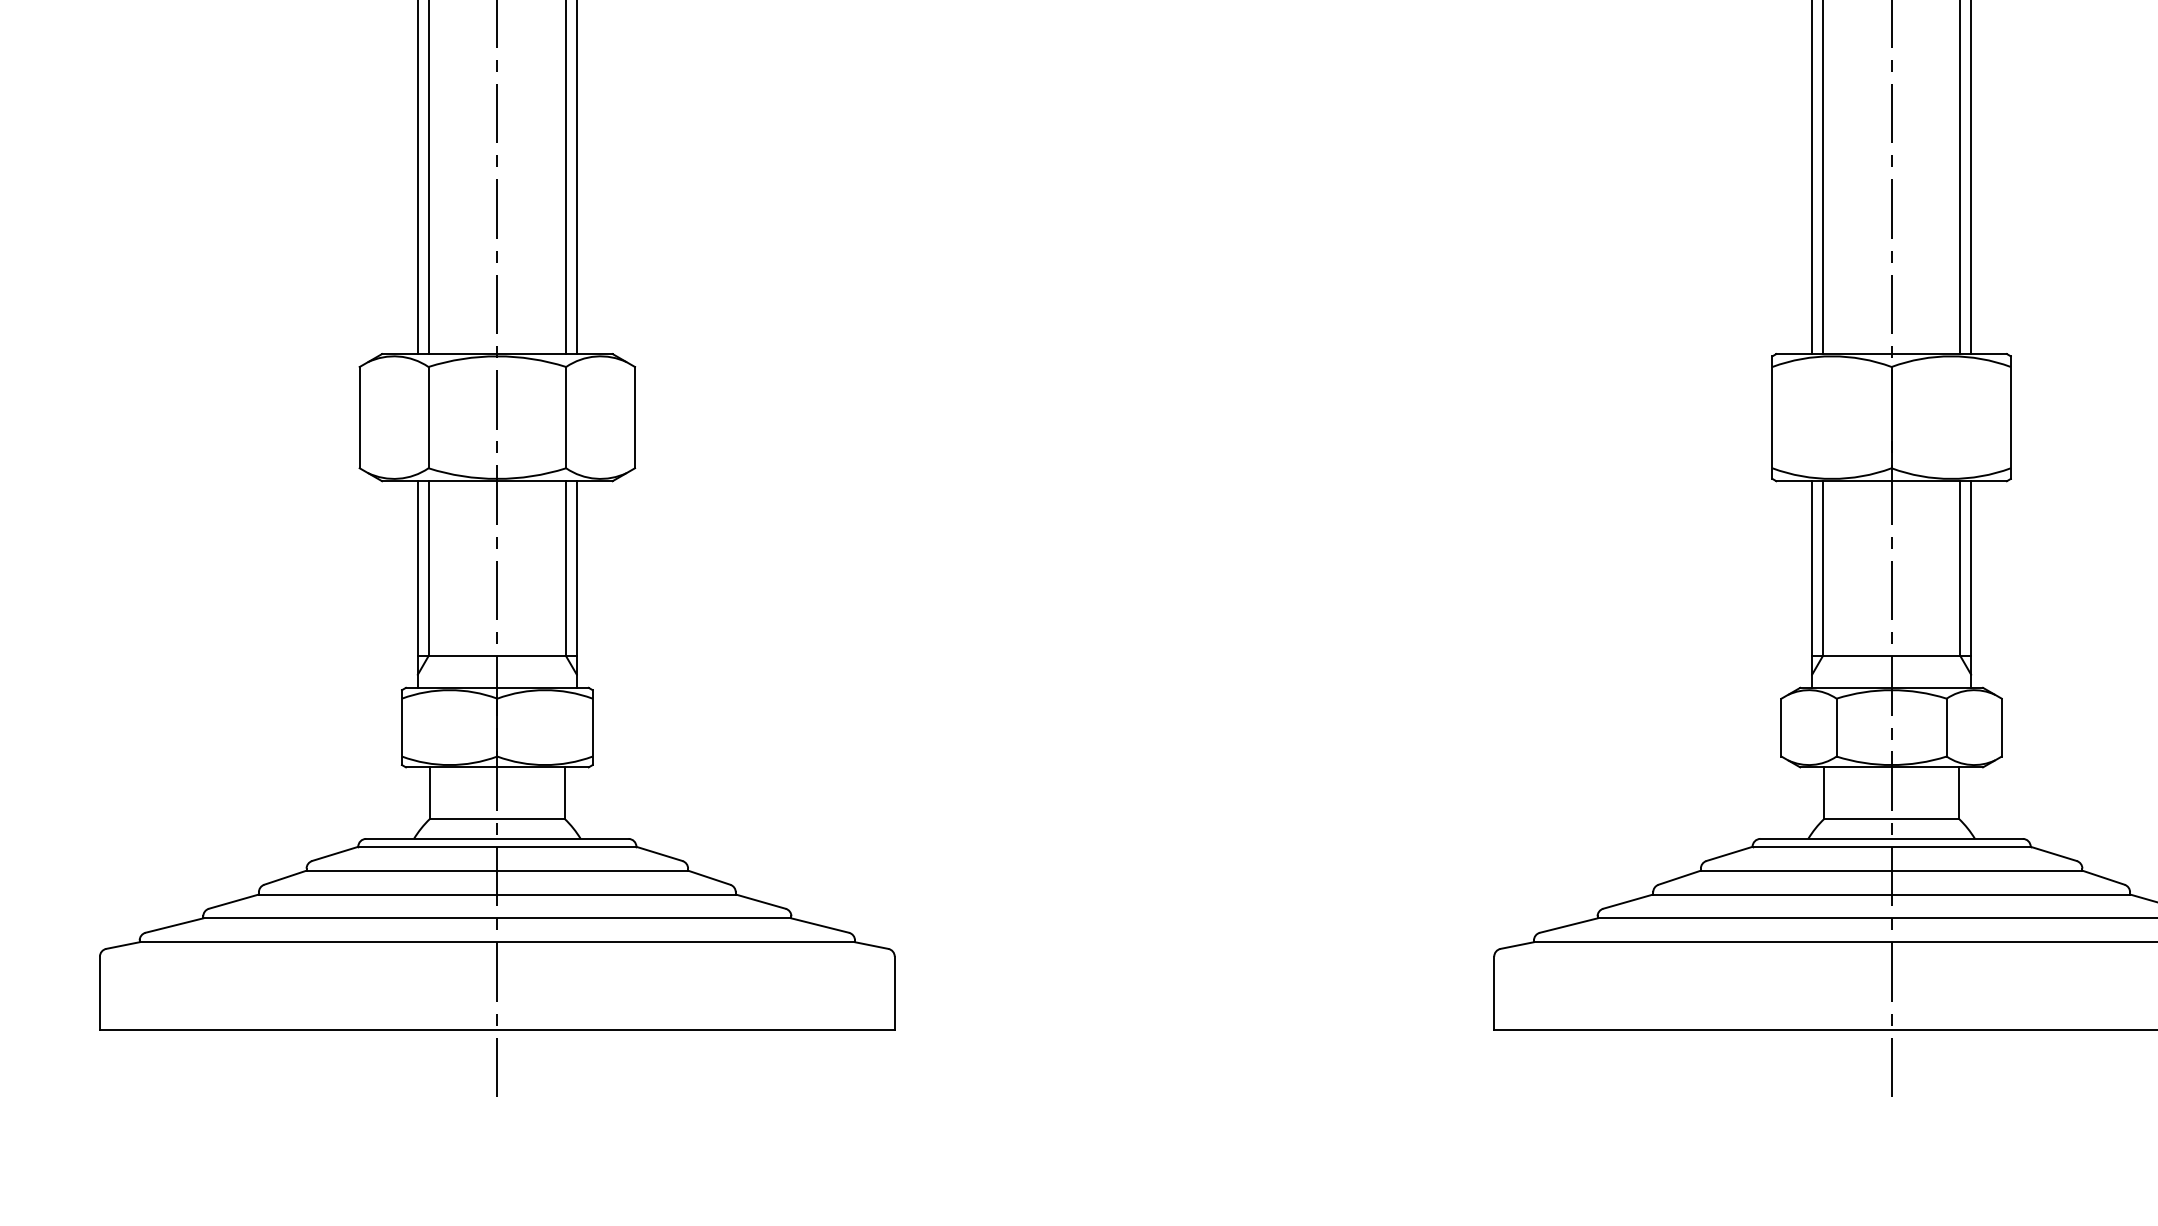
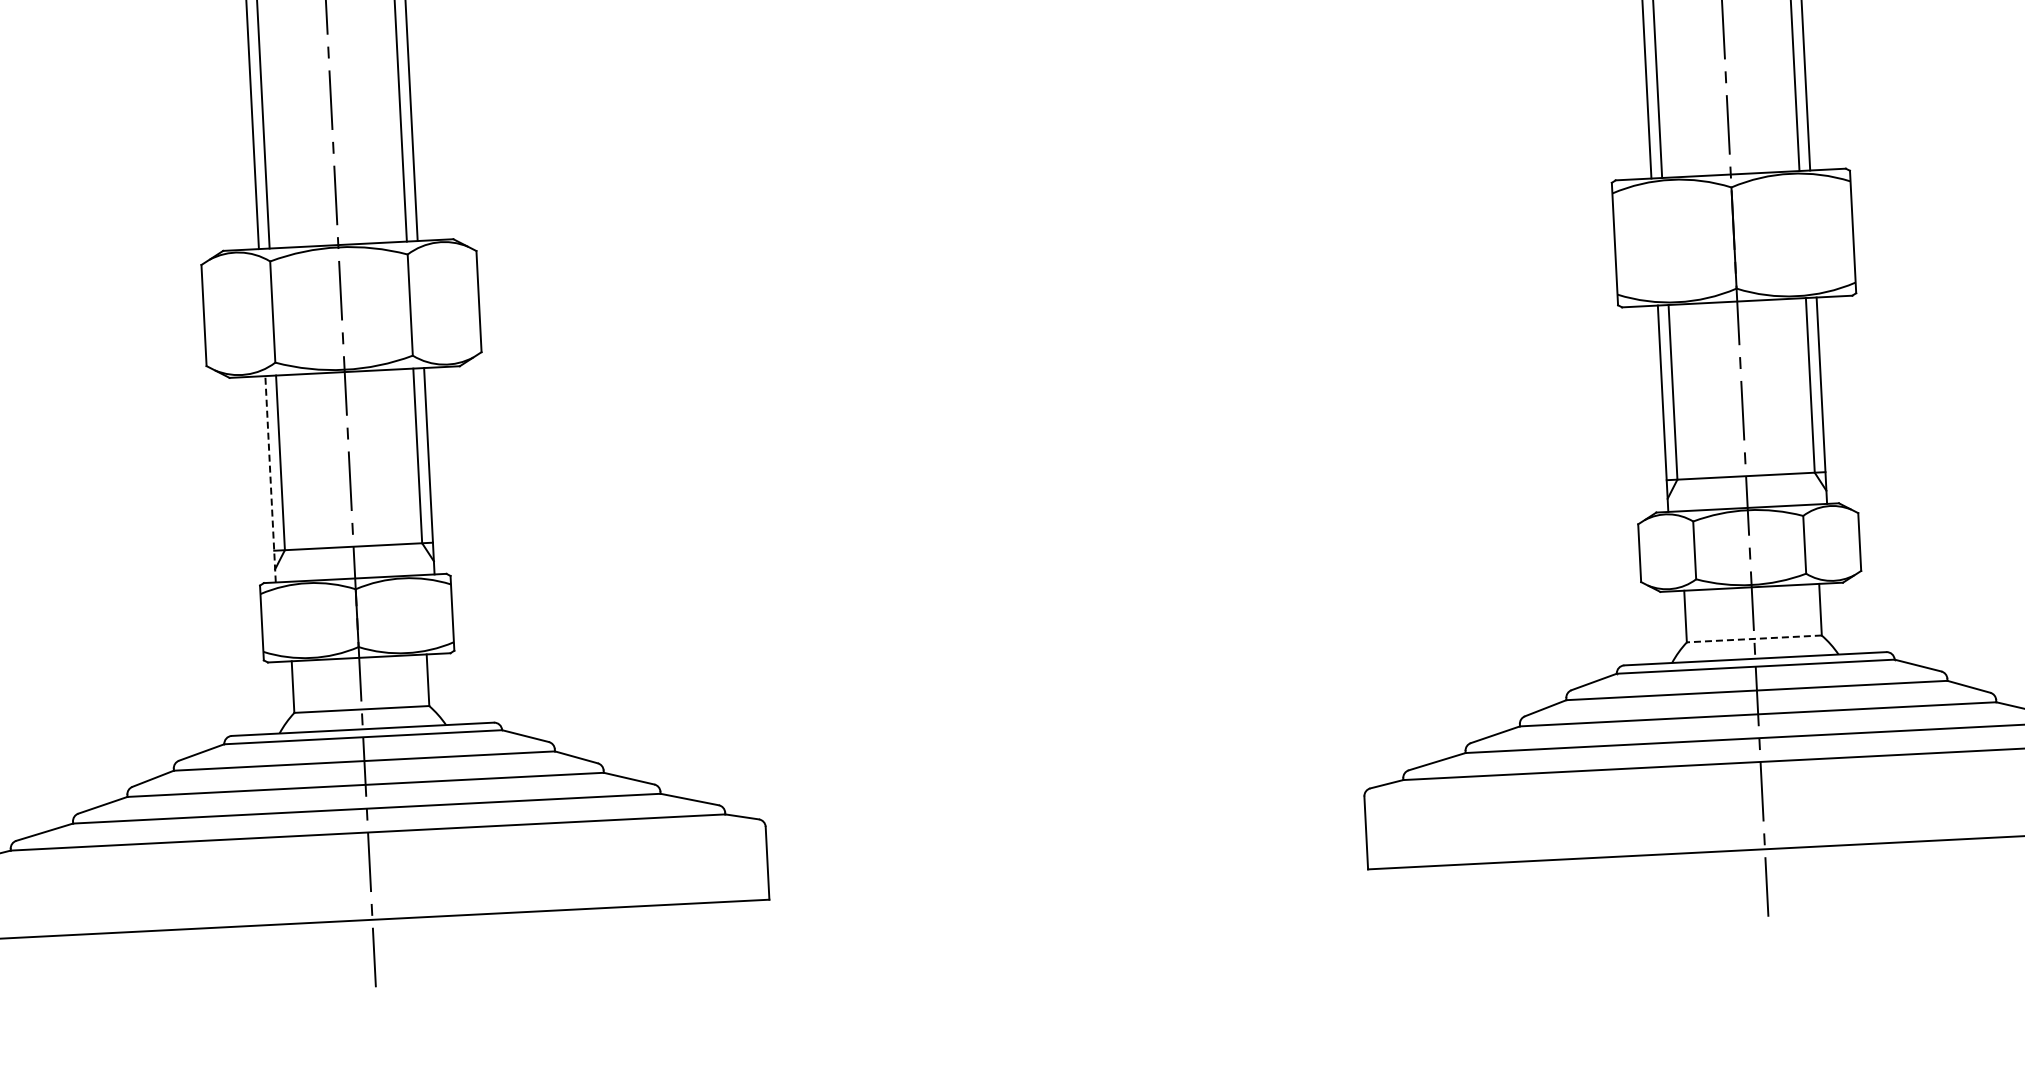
line: (417, 584) -> (270, 479), solid -> dashed
line: (1891, 819) -> (1754, 639), solid -> dashed

